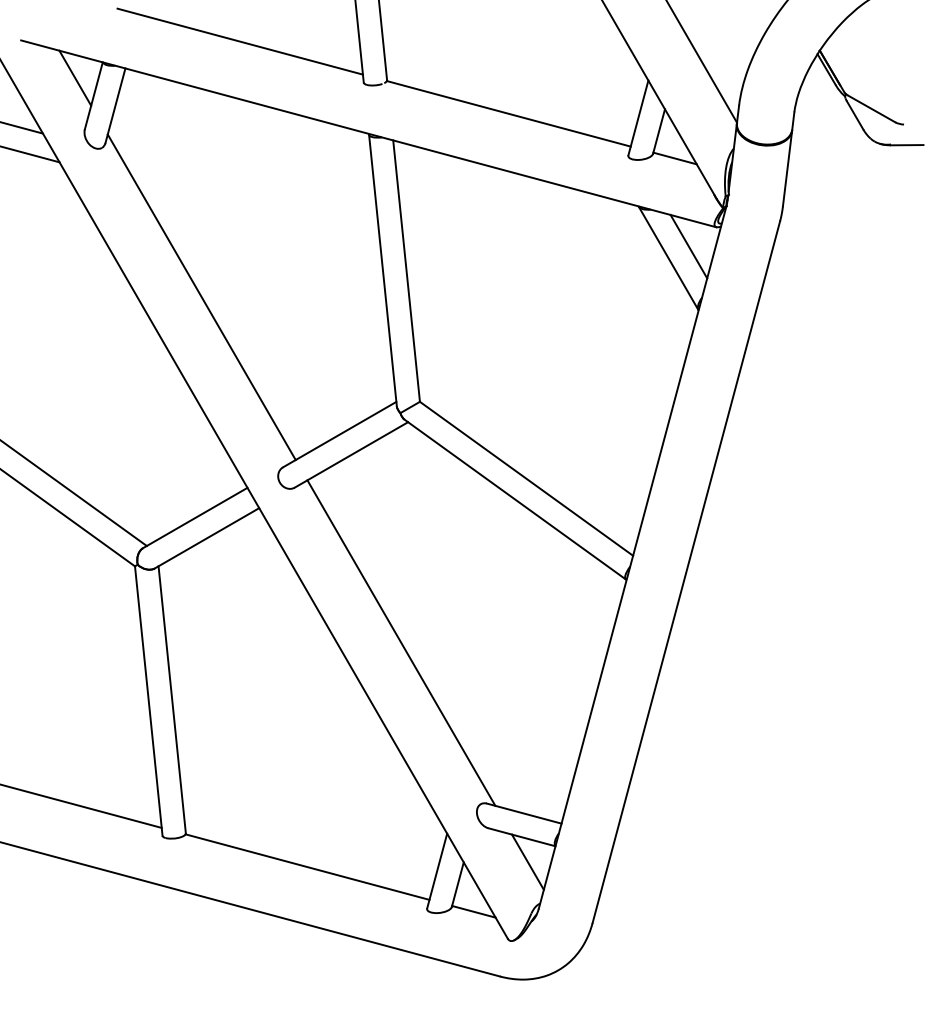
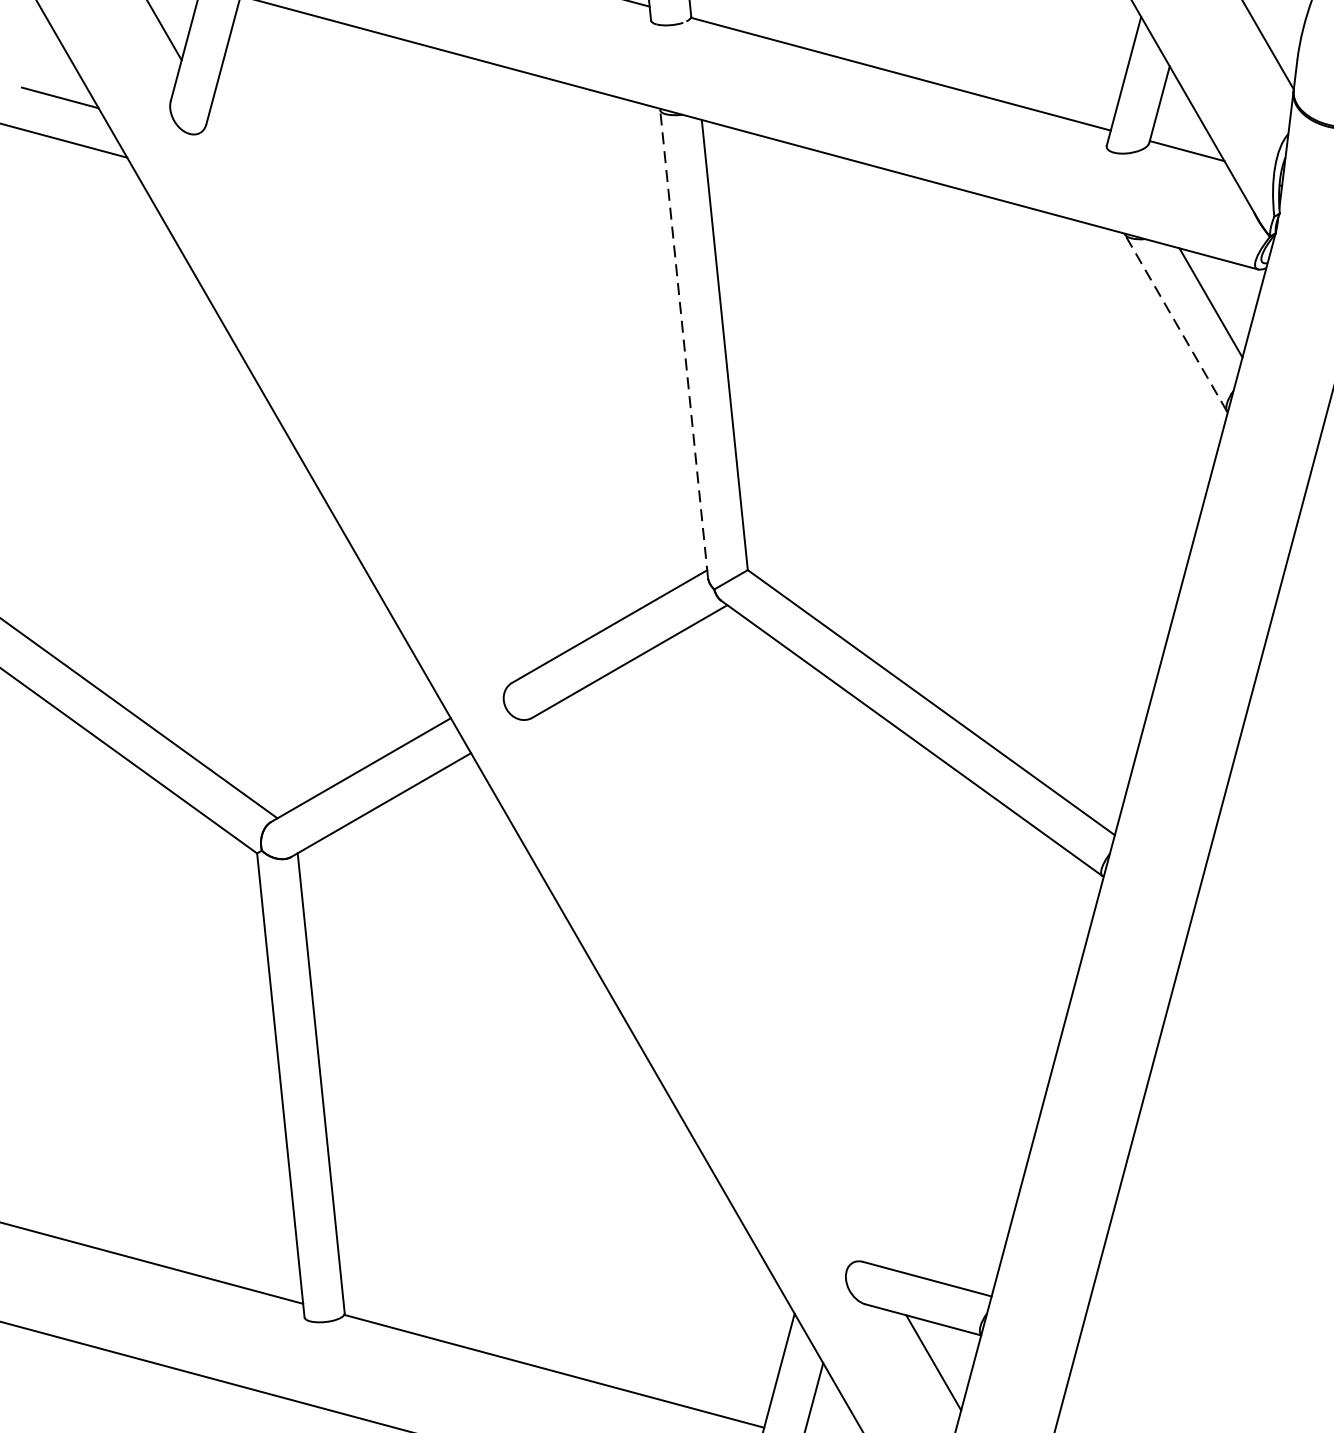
line: (668, 257) -> (1175, 321), solid -> dashed
line: (382, 270) -> (683, 343), solid -> dashed
line: (201, 297) -> (371, 390), removed
line: (401, 642) -> (716, 984), removed

